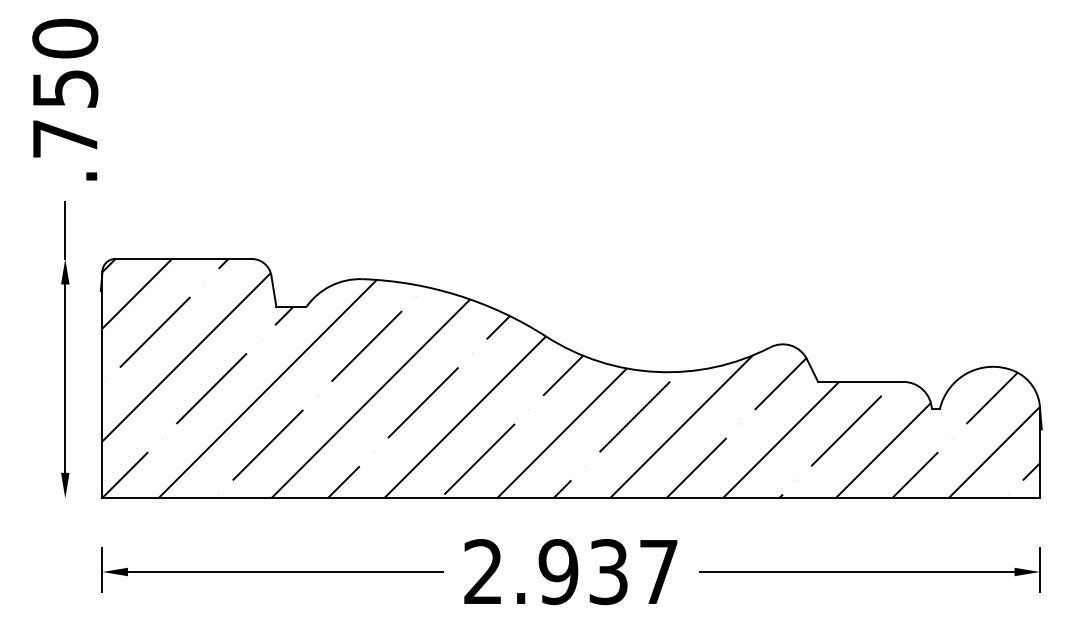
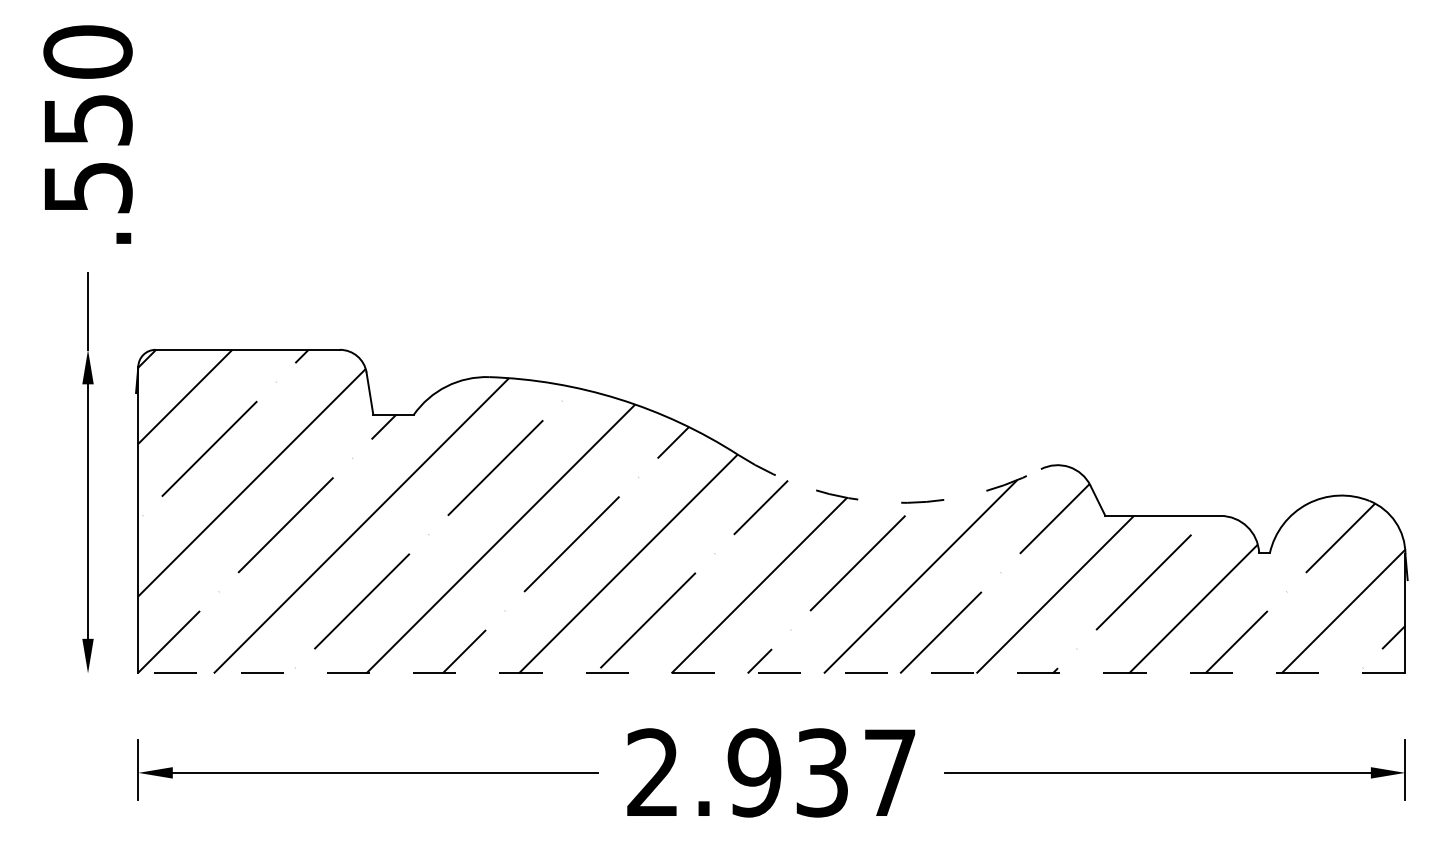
text: (65, 138) -> (88, 187), .750 -> .550
arc: (656, 371) -> (886, 501), solid -> dashed
line: (571, 498) -> (772, 673), solid -> dashed

